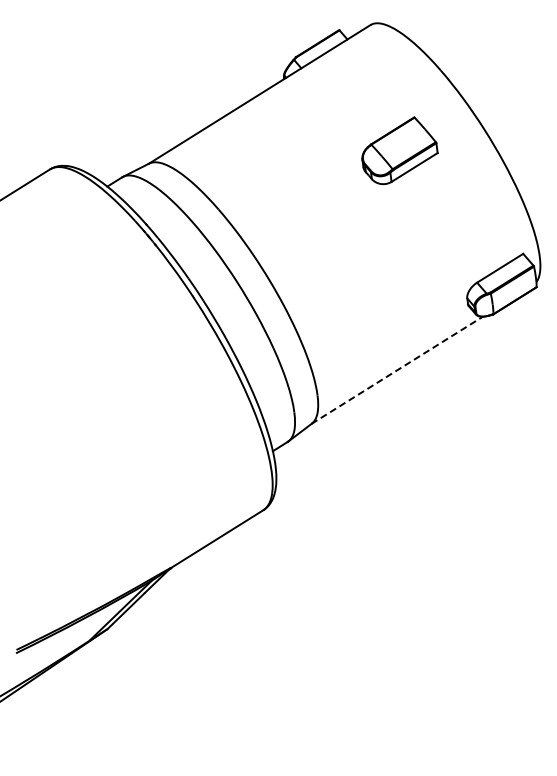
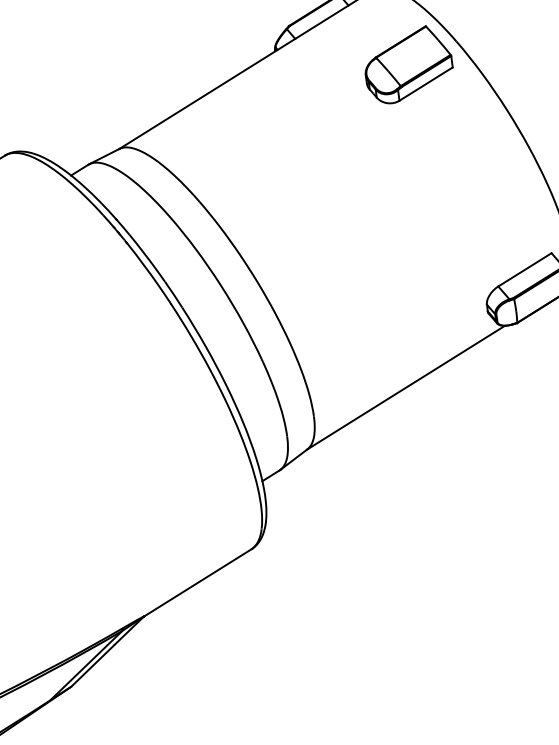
part: (399, 150) -> (408, 64), moved
line: (397, 370) -> (406, 387), dashed -> solid

